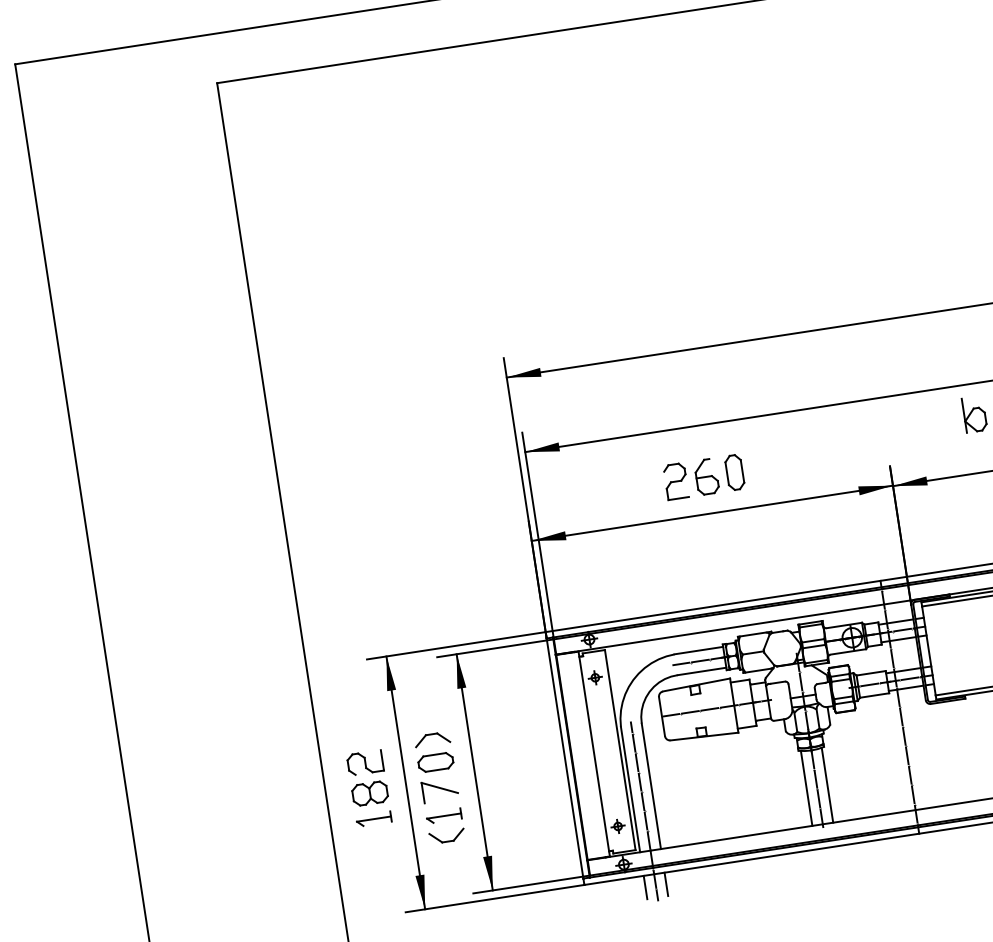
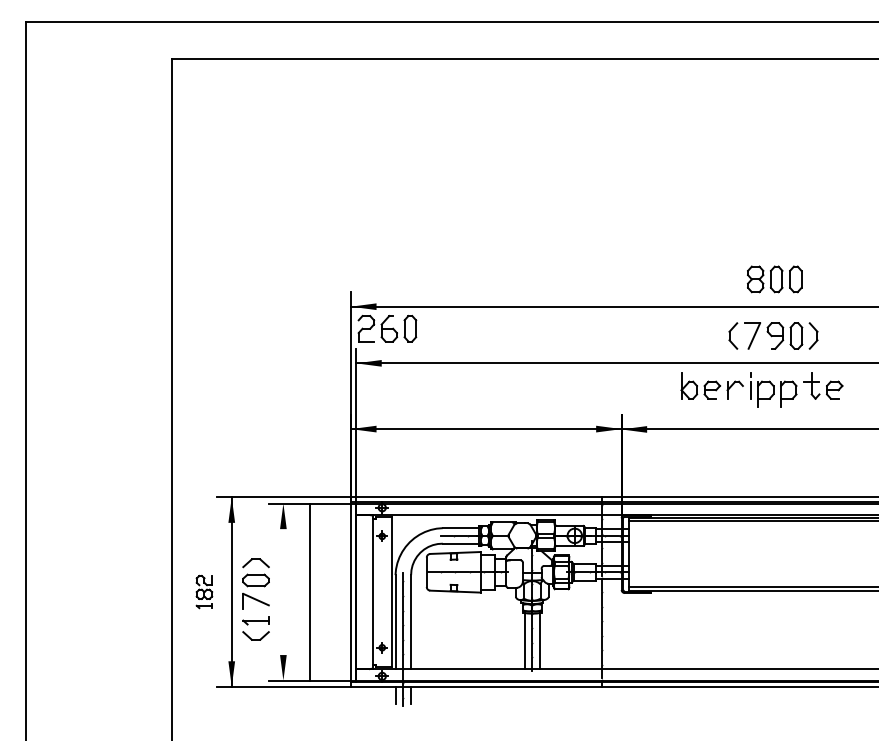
part: (704, 476) -> (387, 328), moved
line: (474, 771) -> (310, 591), moved
part: (369, 787) -> (204, 591), size x0.6

